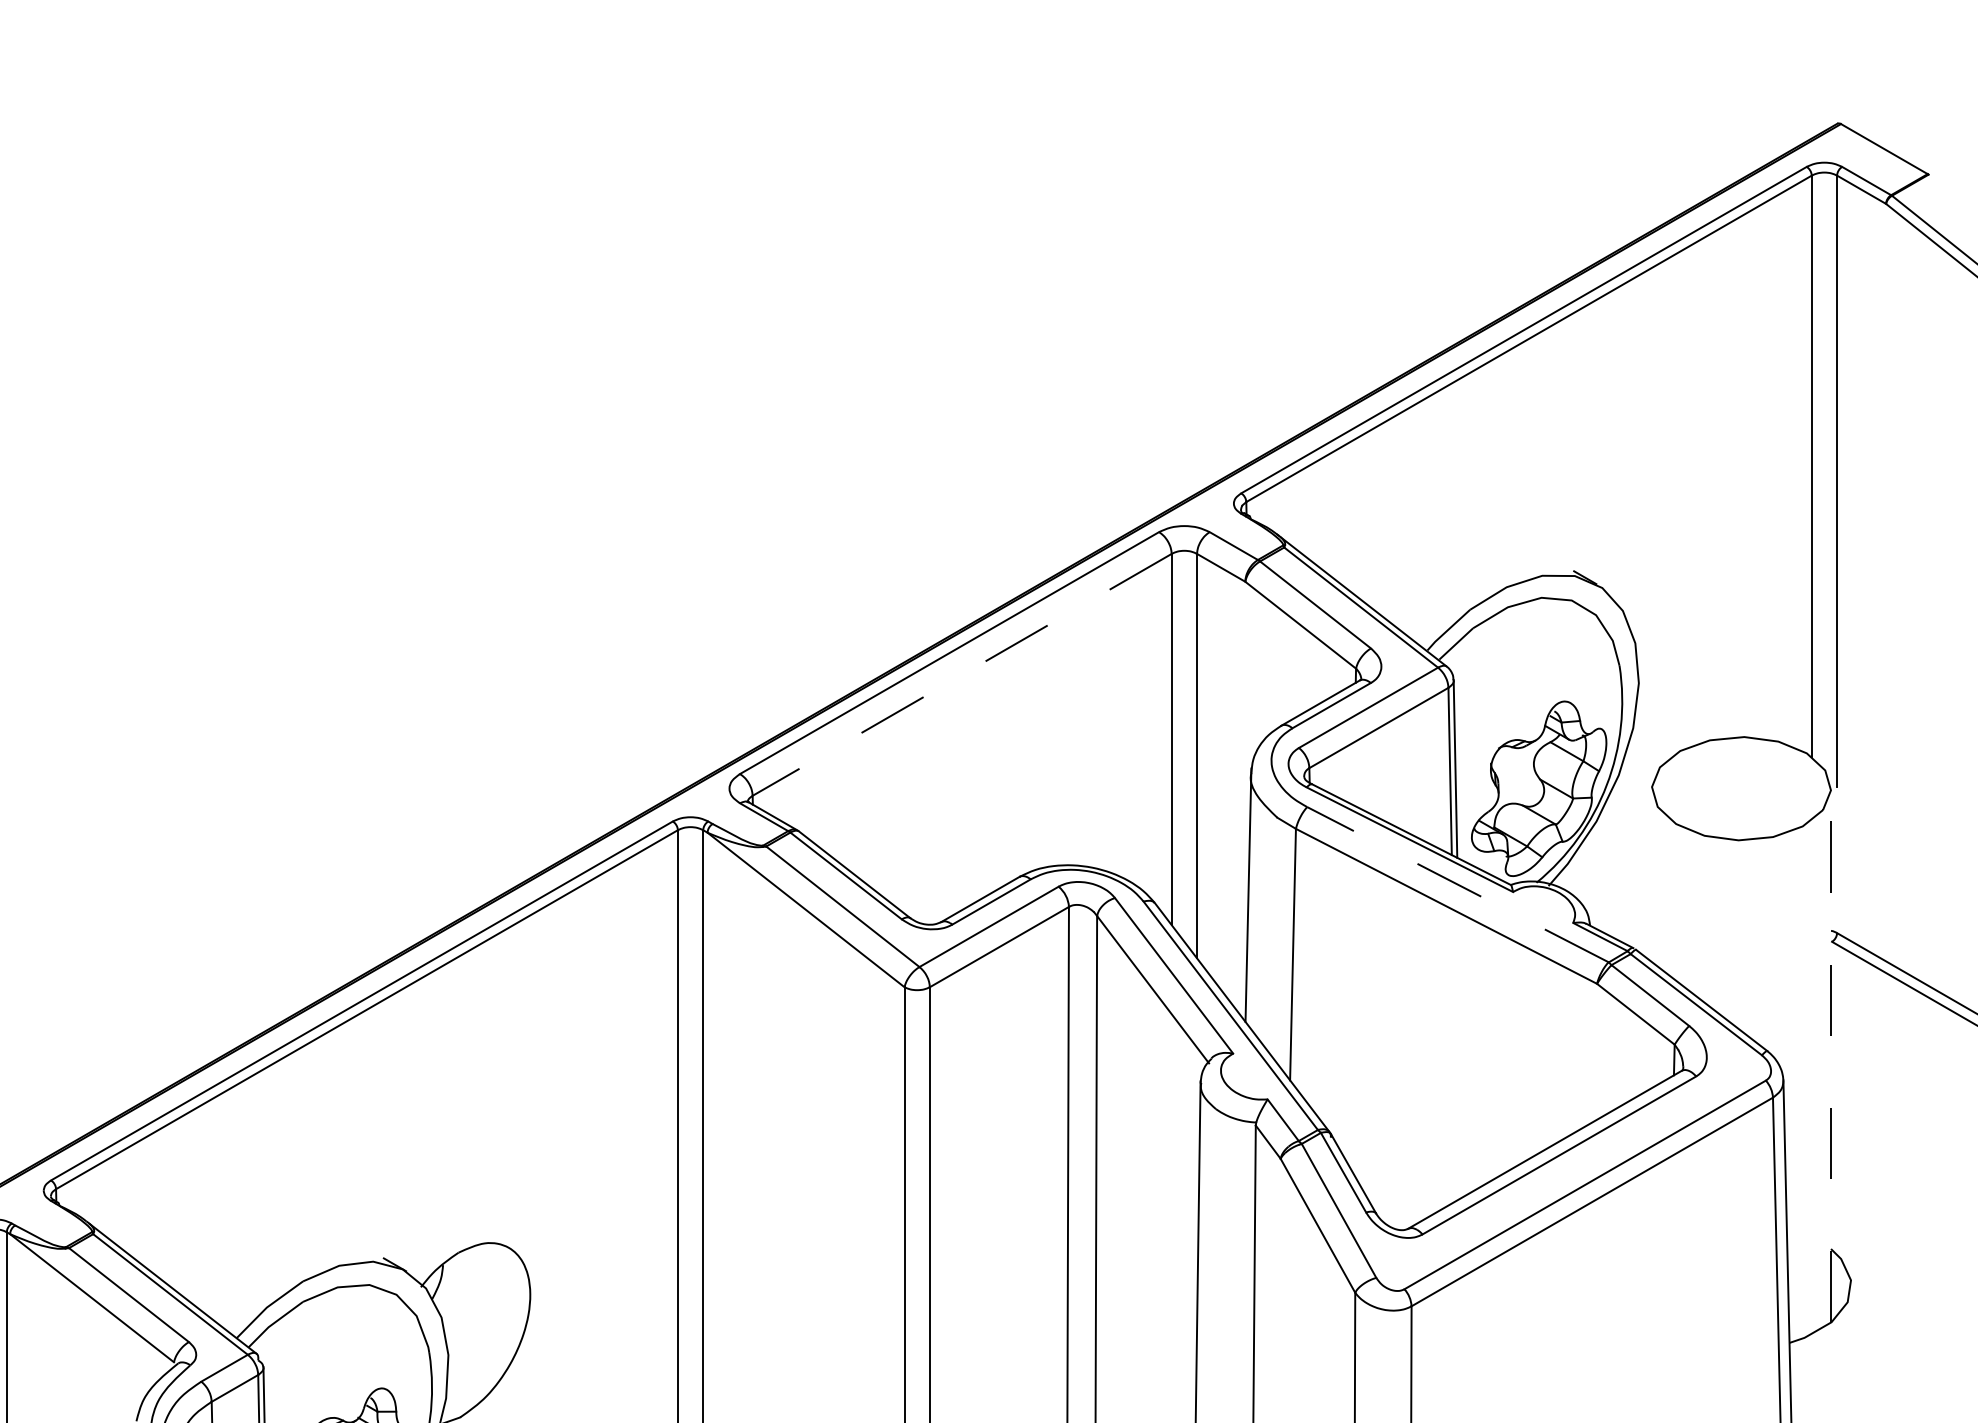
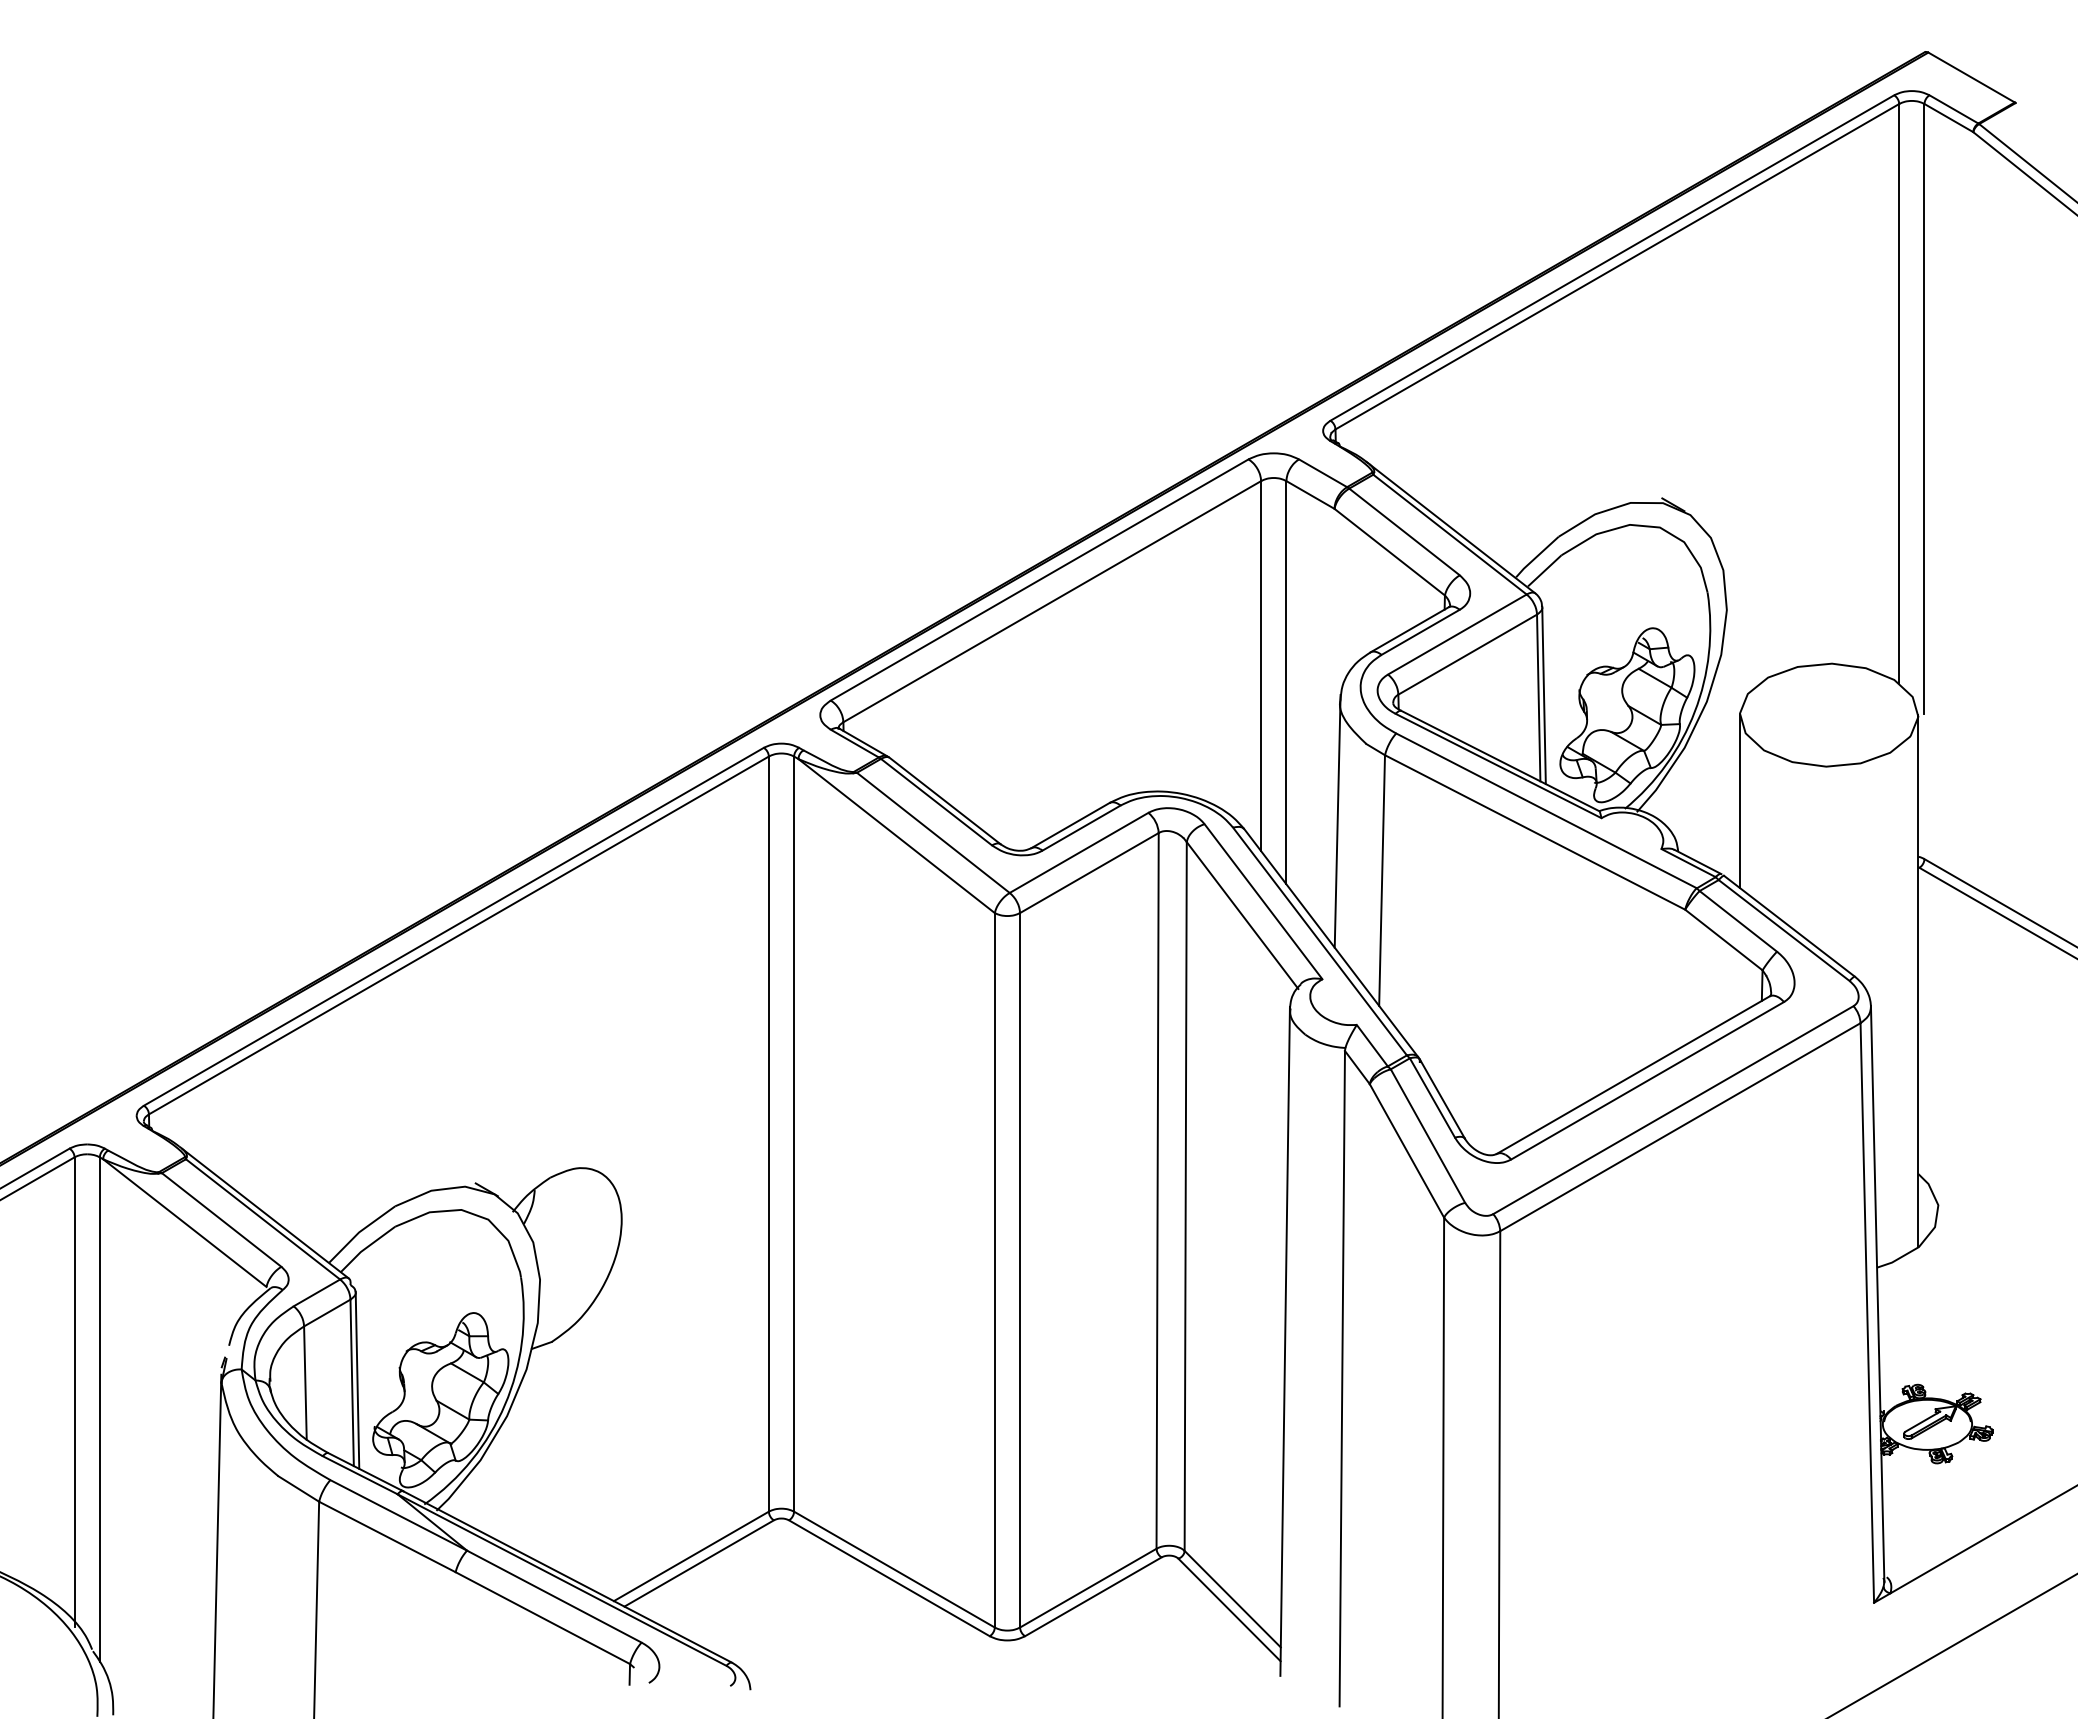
line: (961, 674) -> (1051, 601), dashed -> solid
line: (1651, 875) -> (1739, 801), added
line: (1457, 884) -> (1546, 810), dashed -> solid
line: (1831, 1054) -> (1918, 980), dashed -> solid

